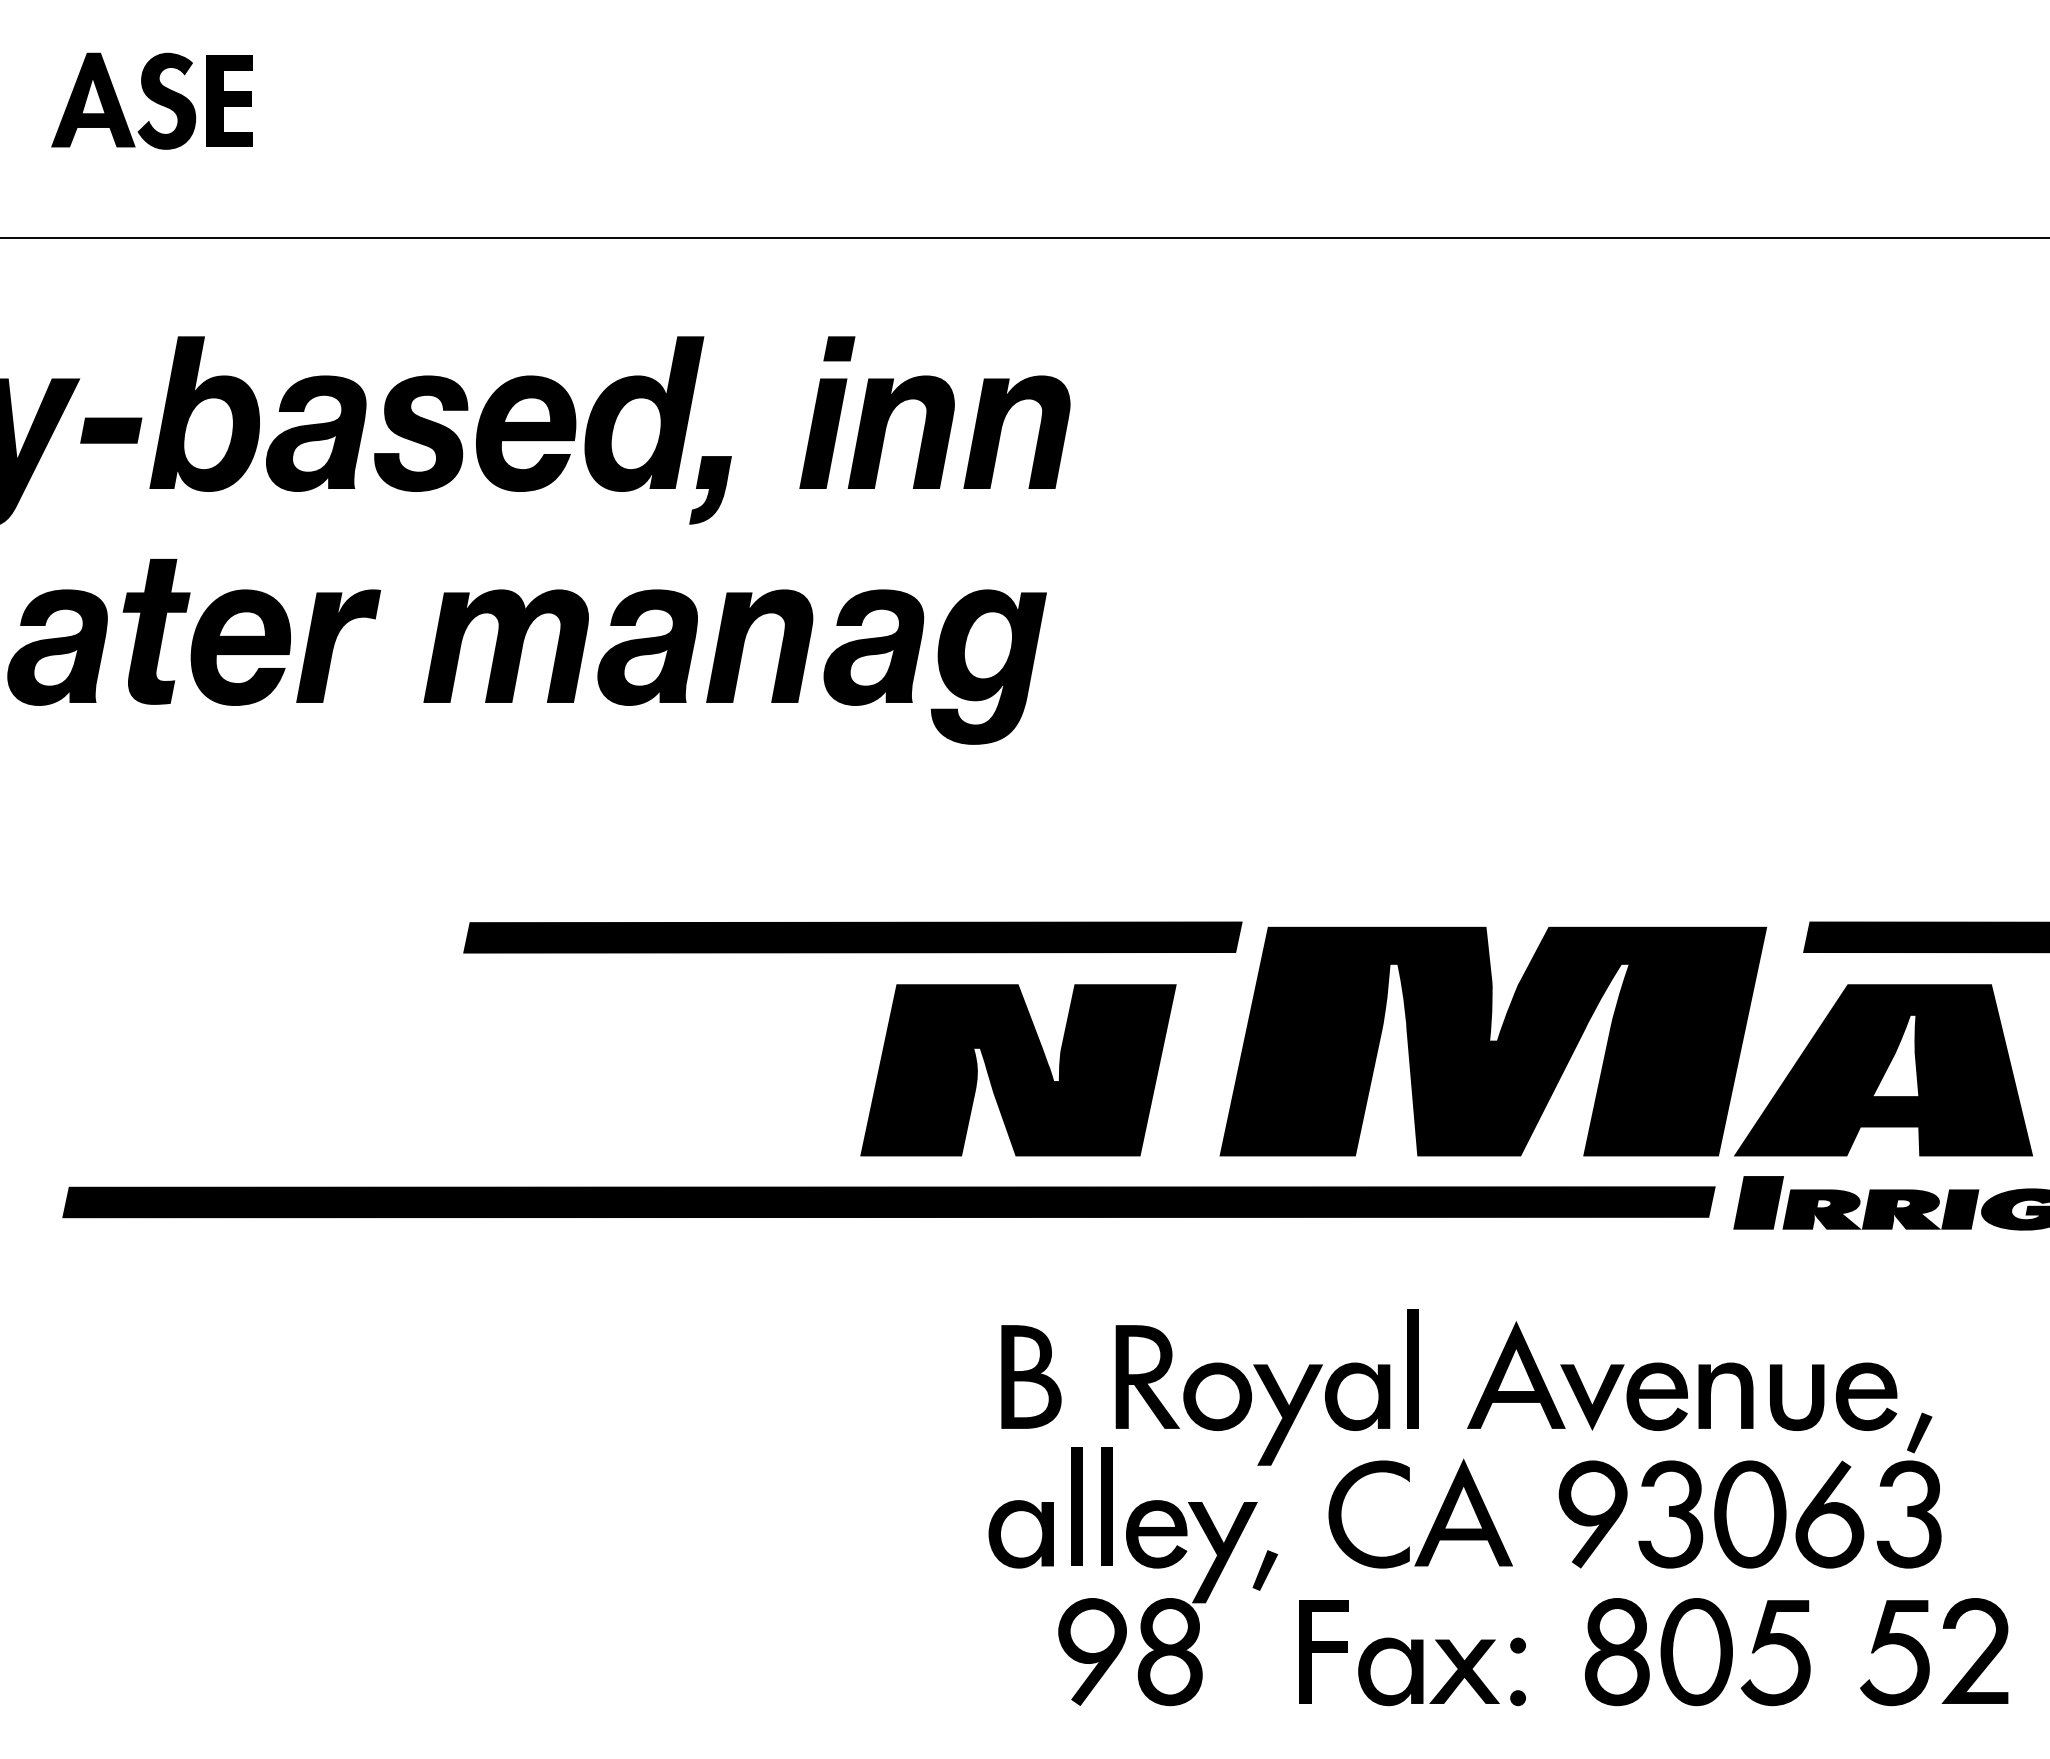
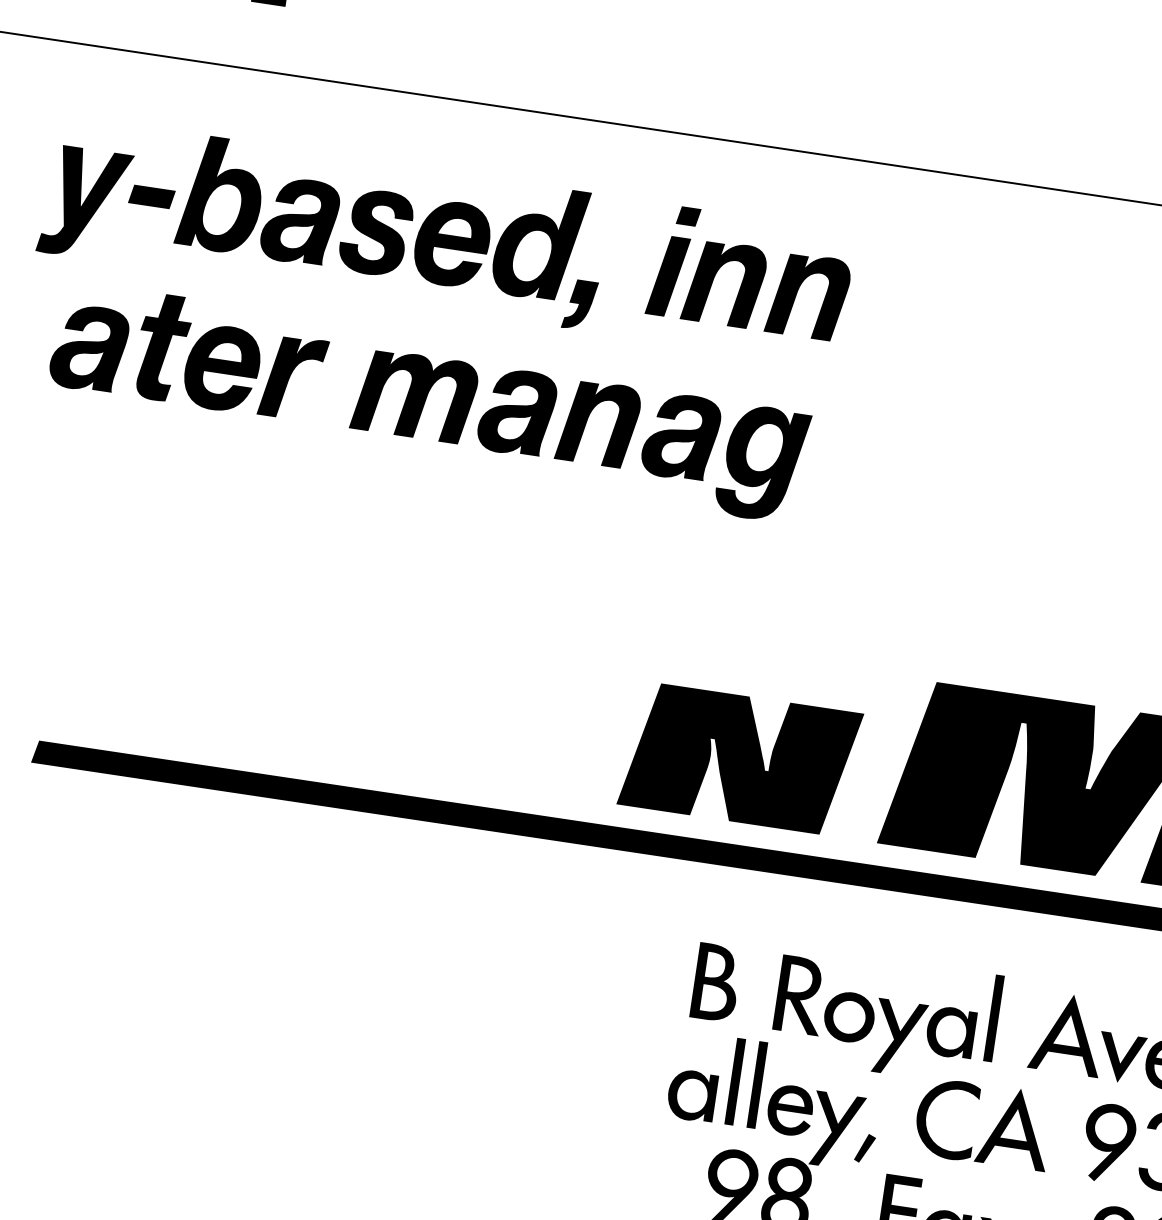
part: (852, 937) -> (634, 644), removed

